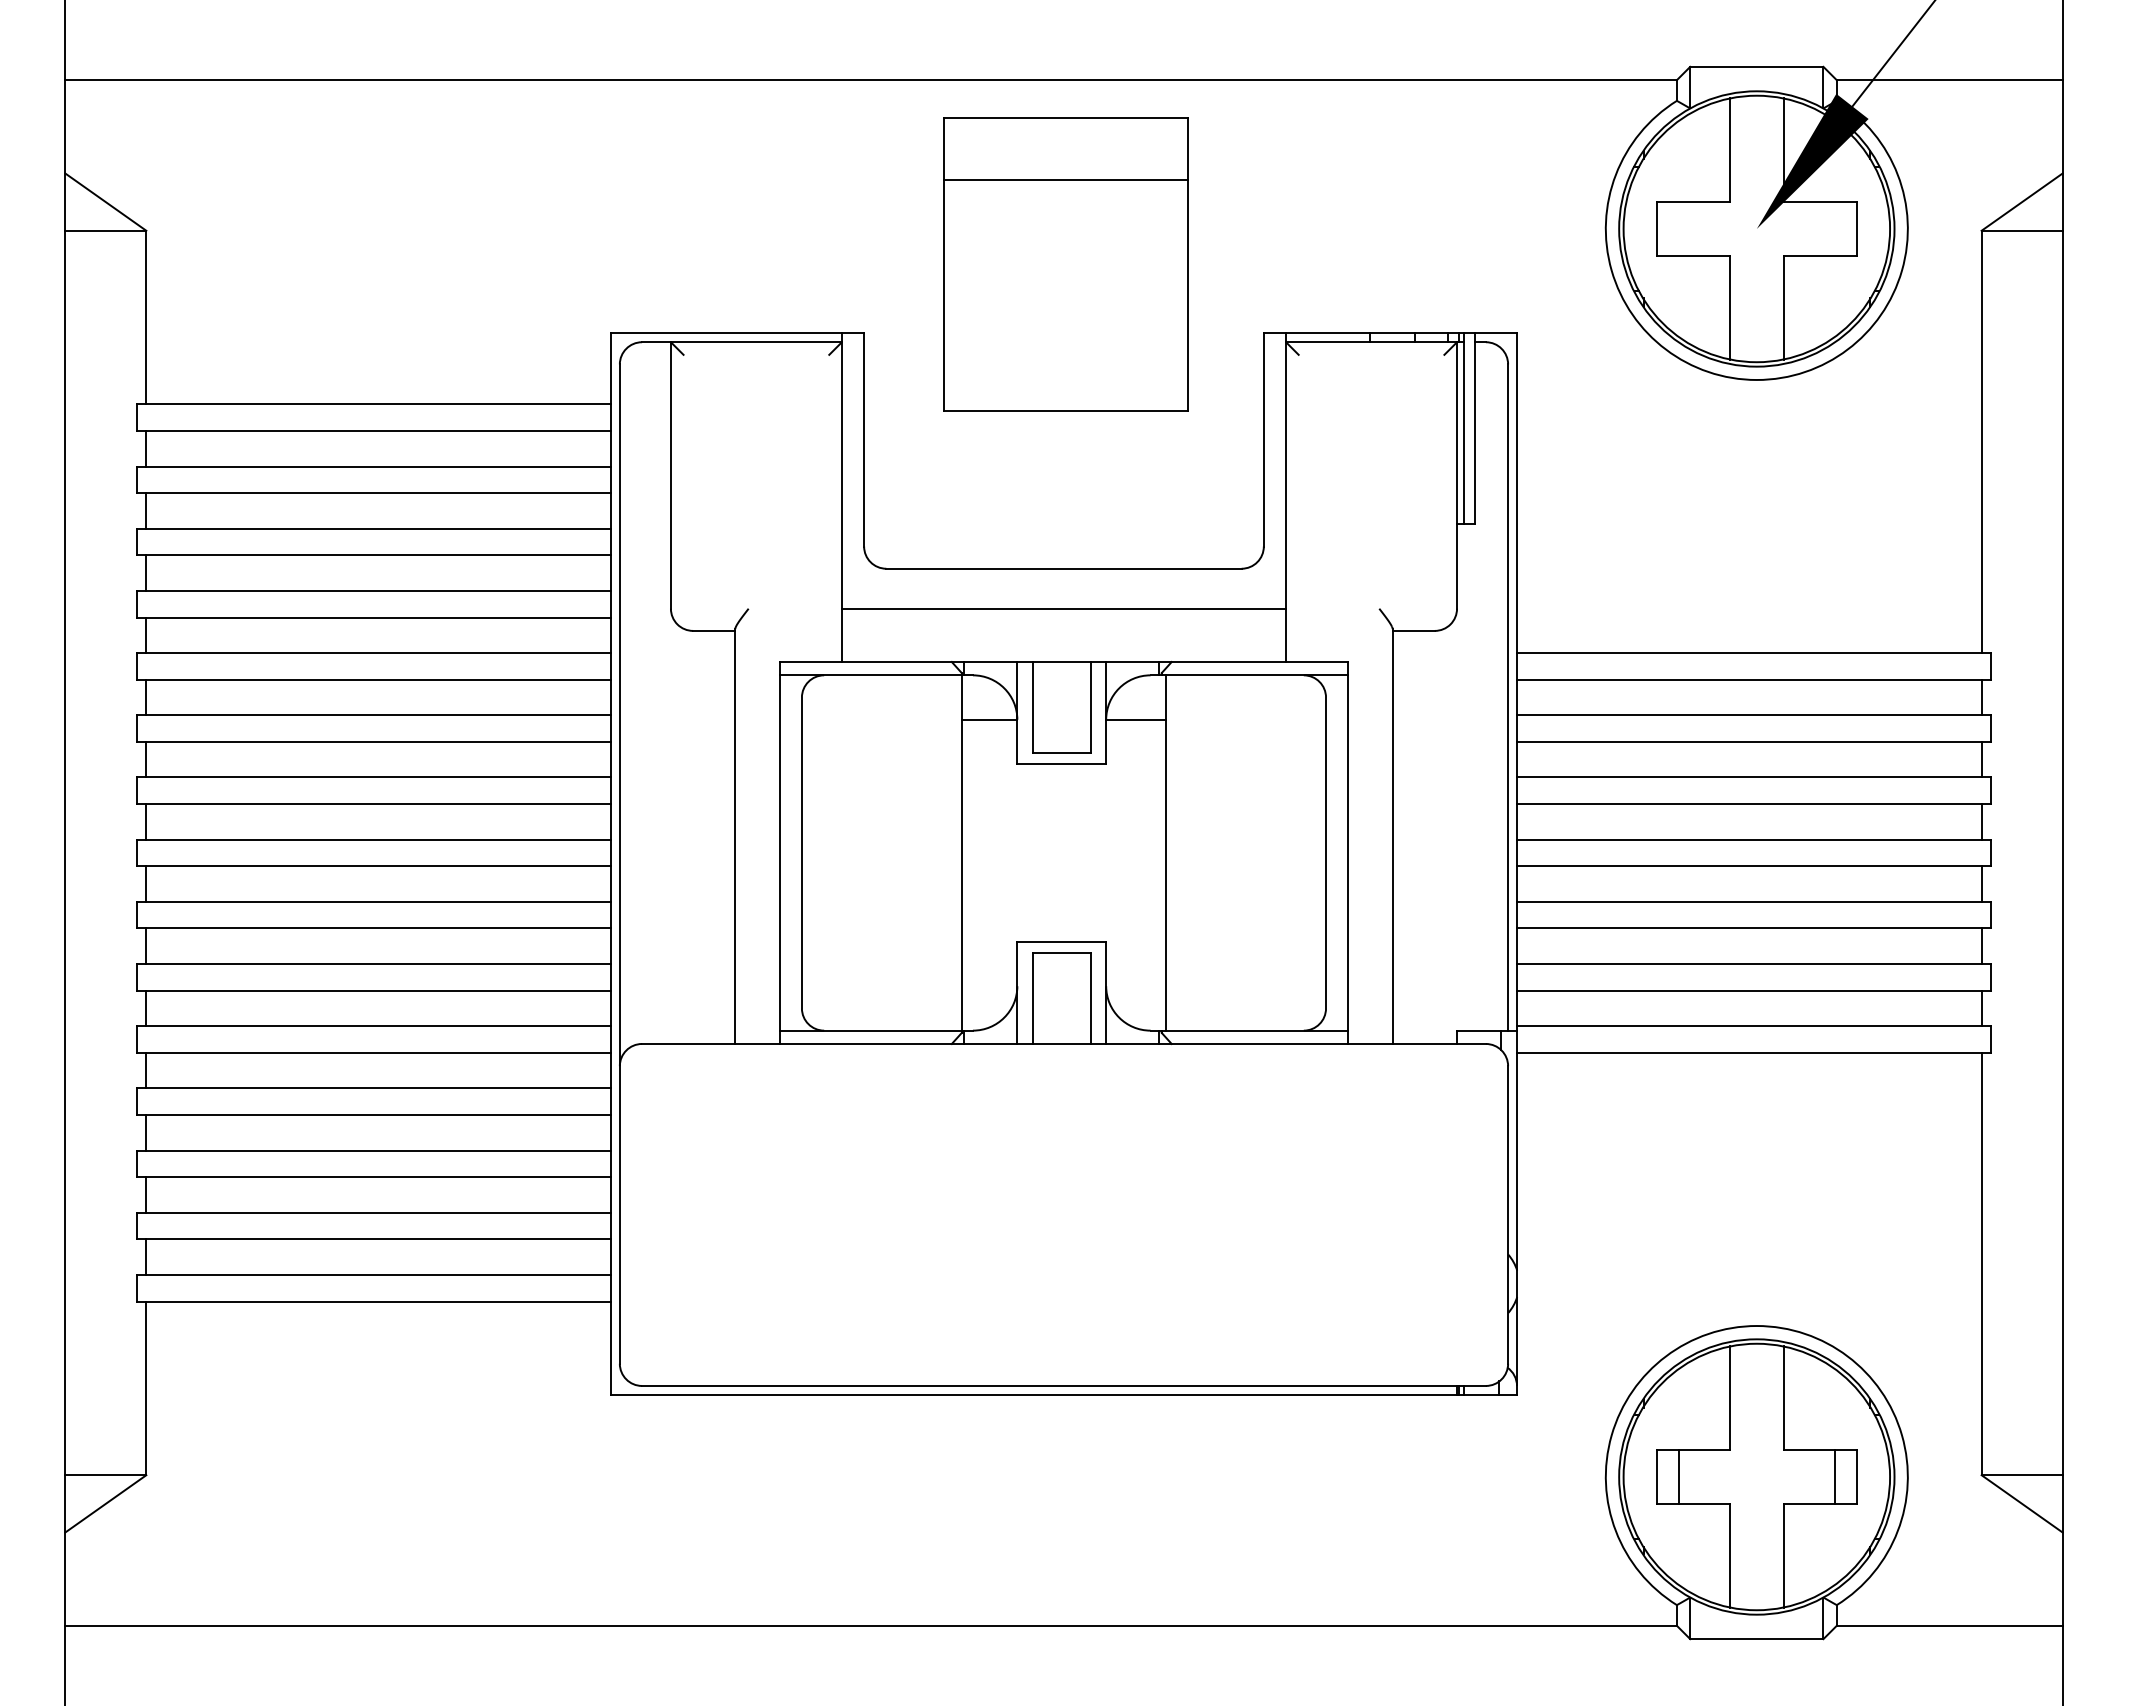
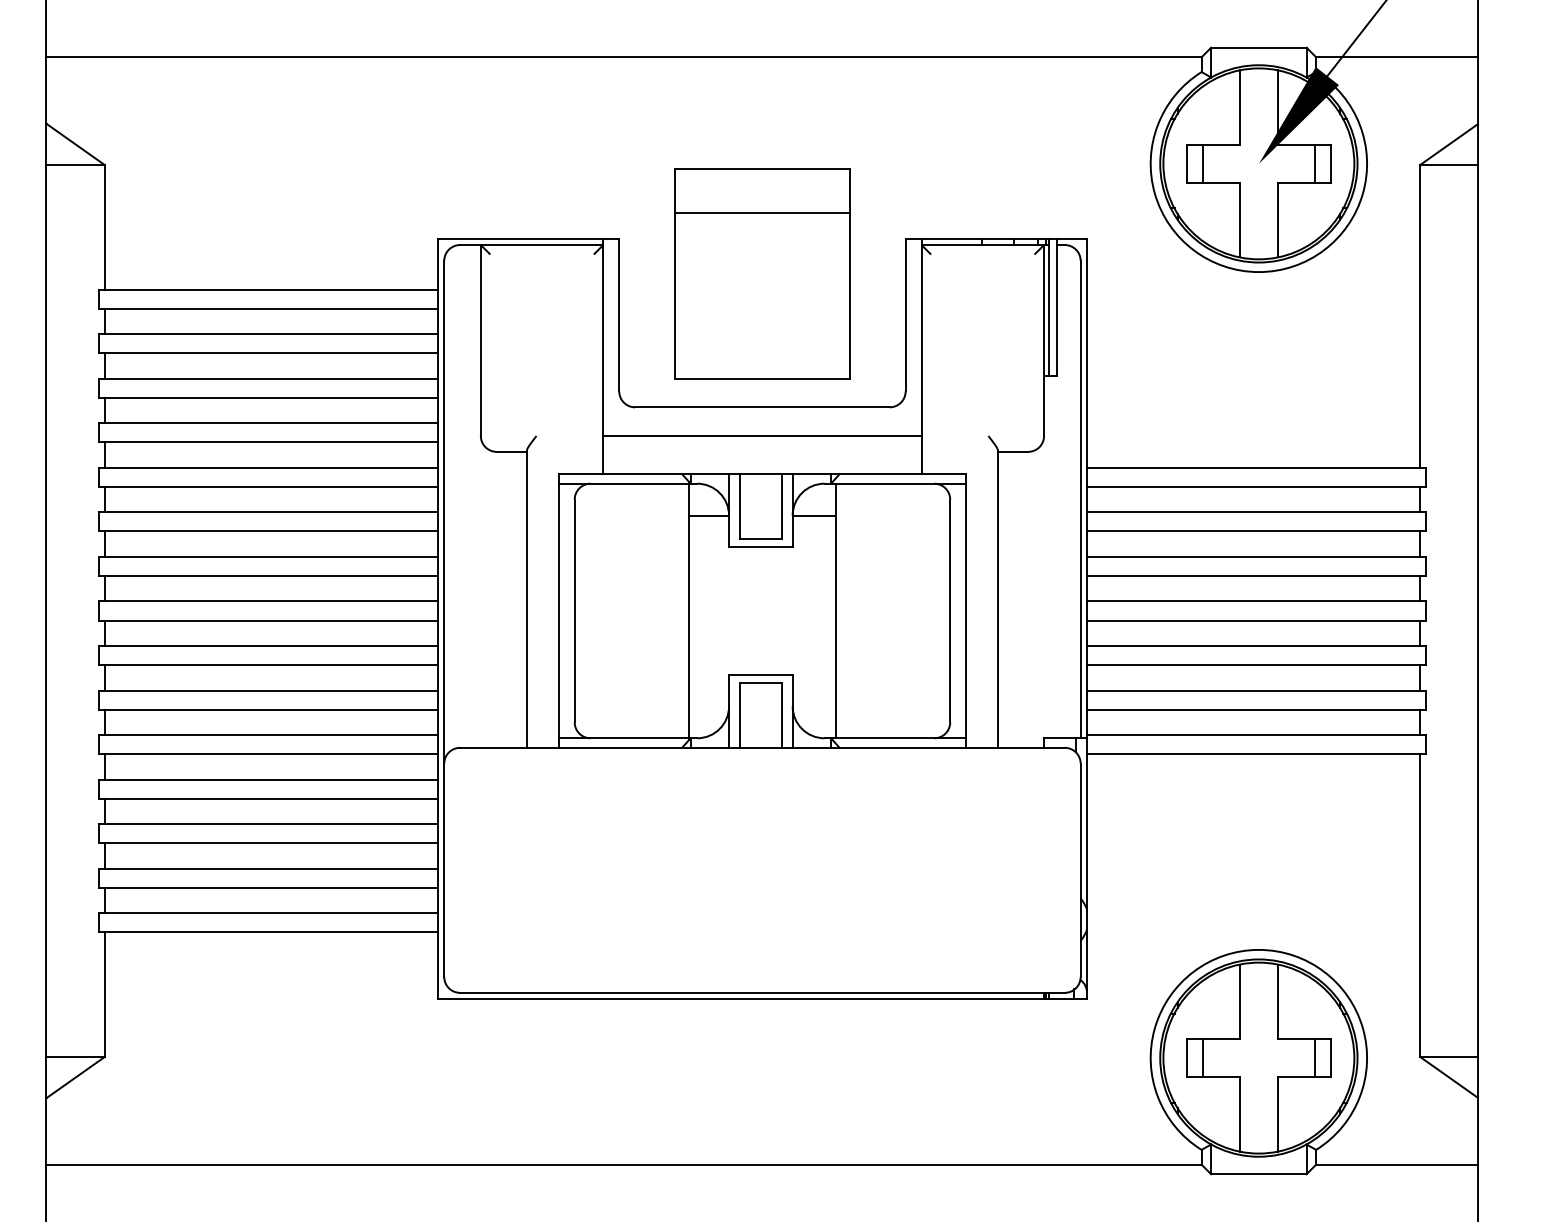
line: (1679, 228) -> (1203, 163), added
line: (1834, 228) -> (1314, 163), added
part: (1065, 264) -> (762, 273), moved

